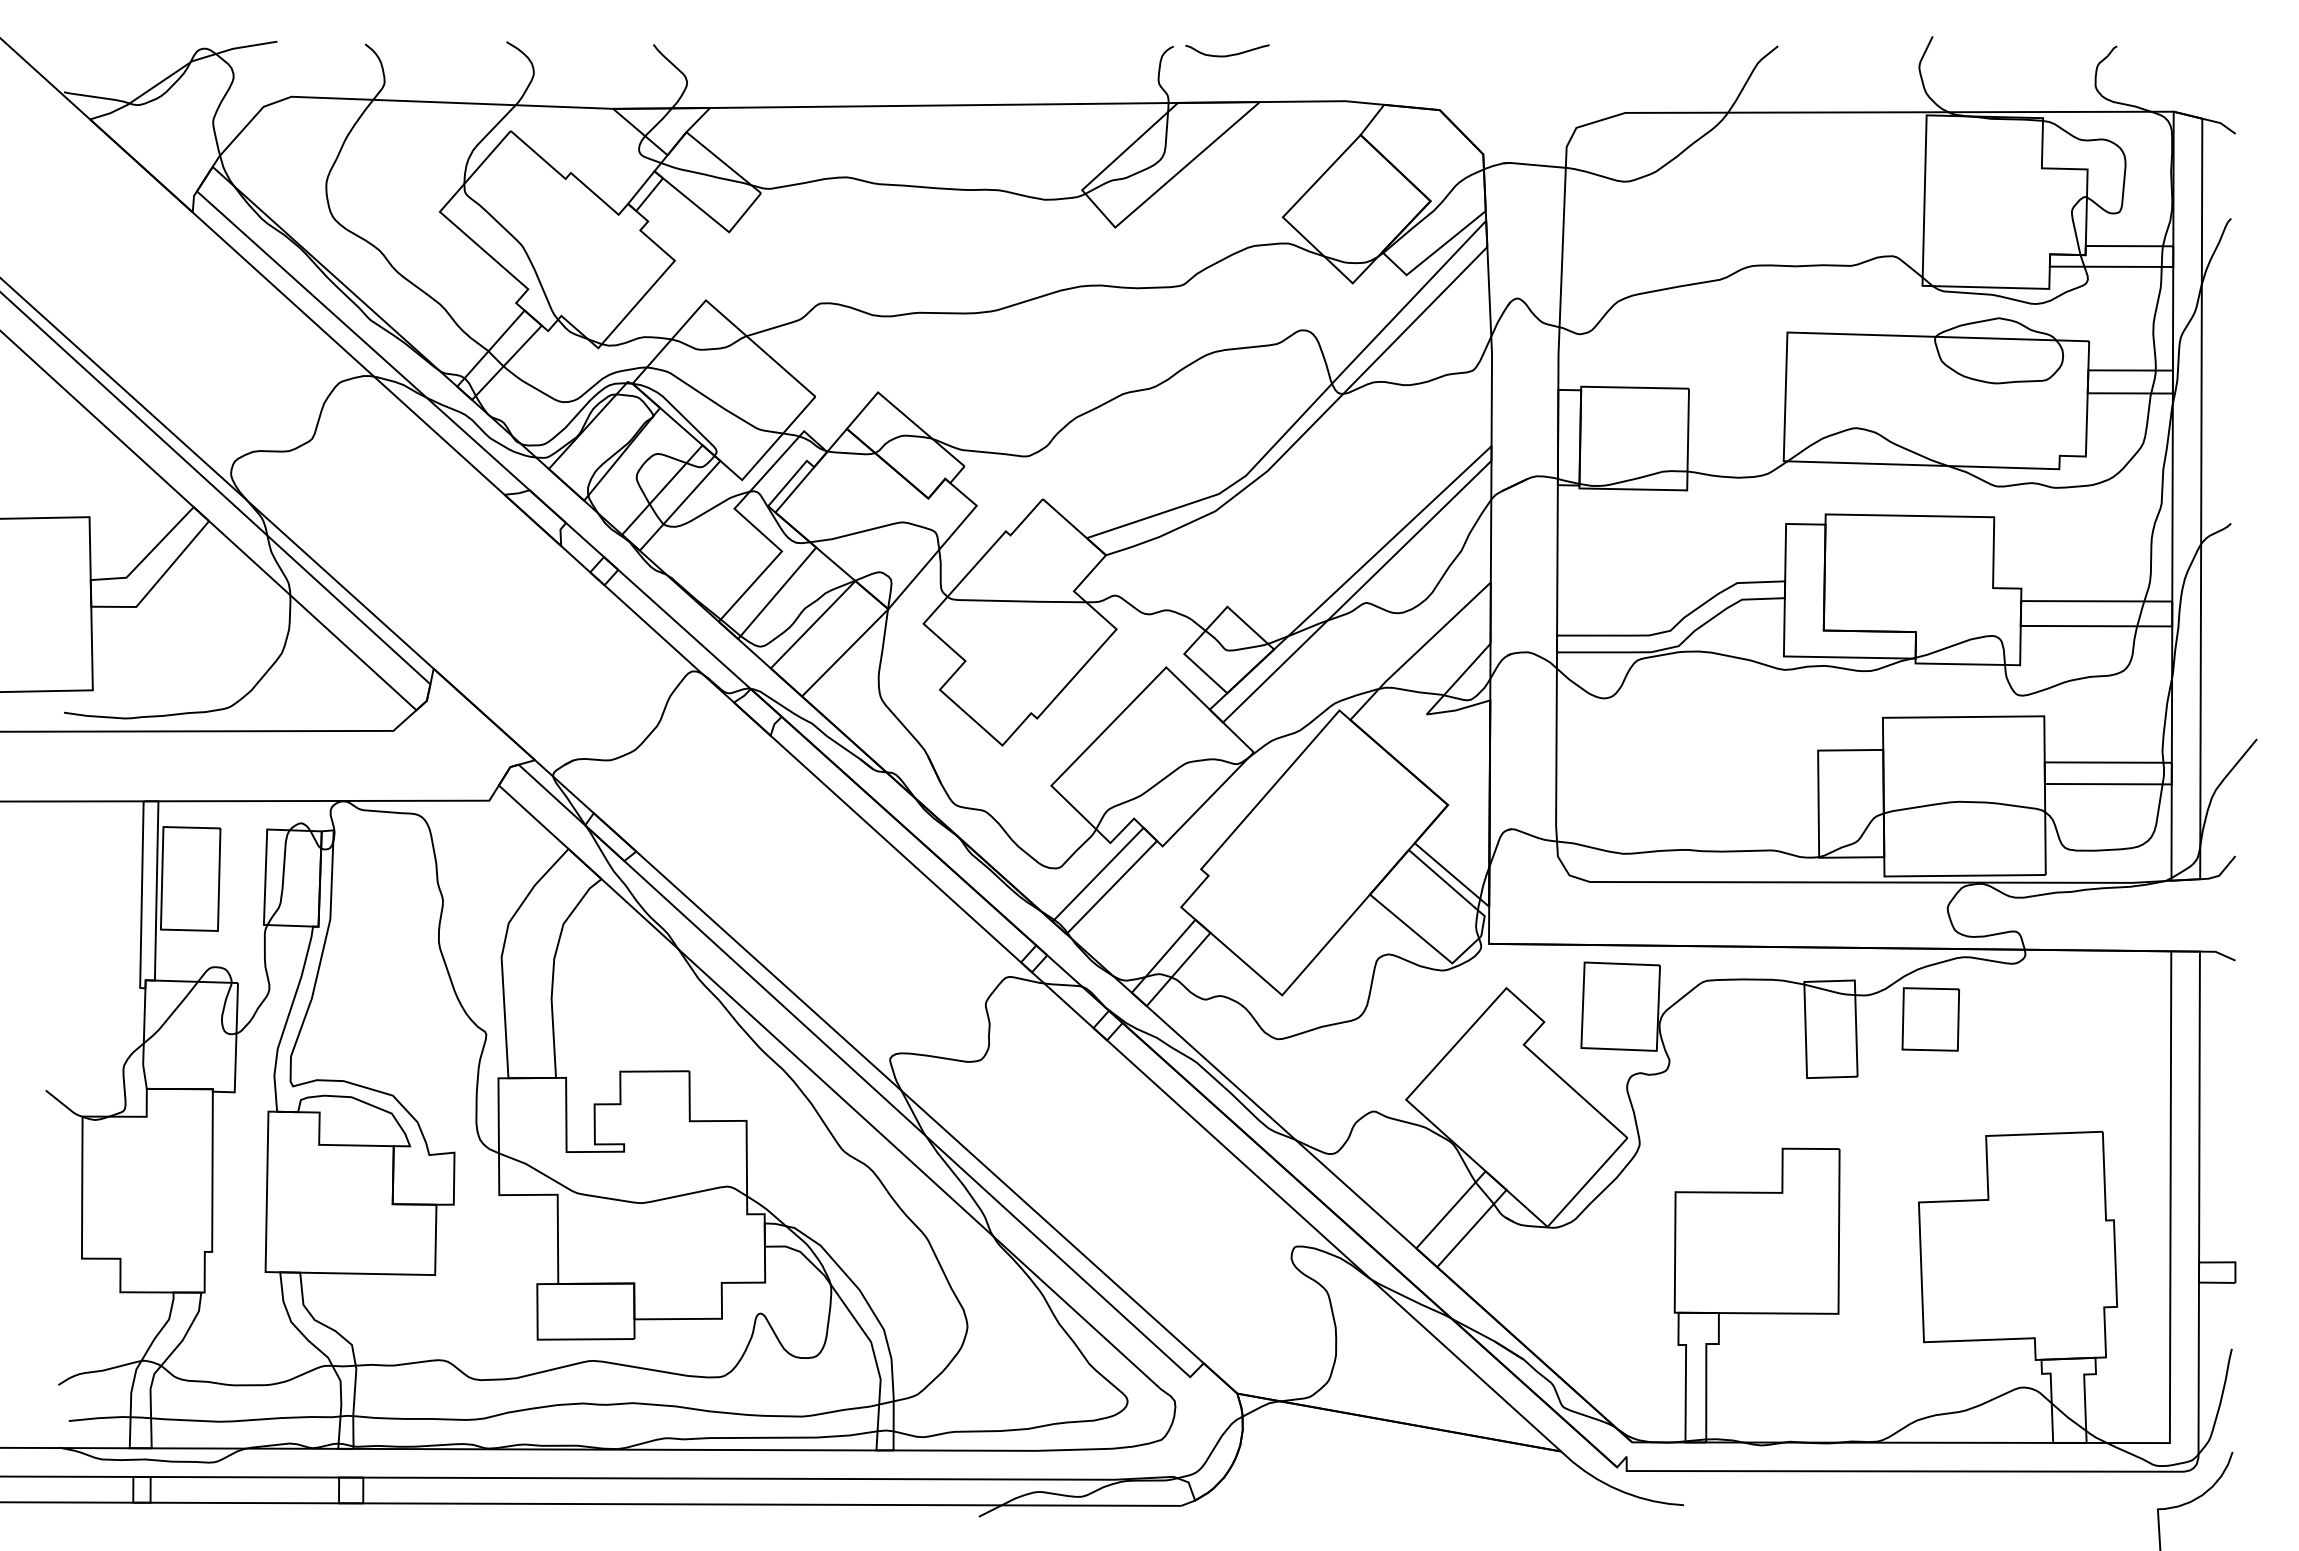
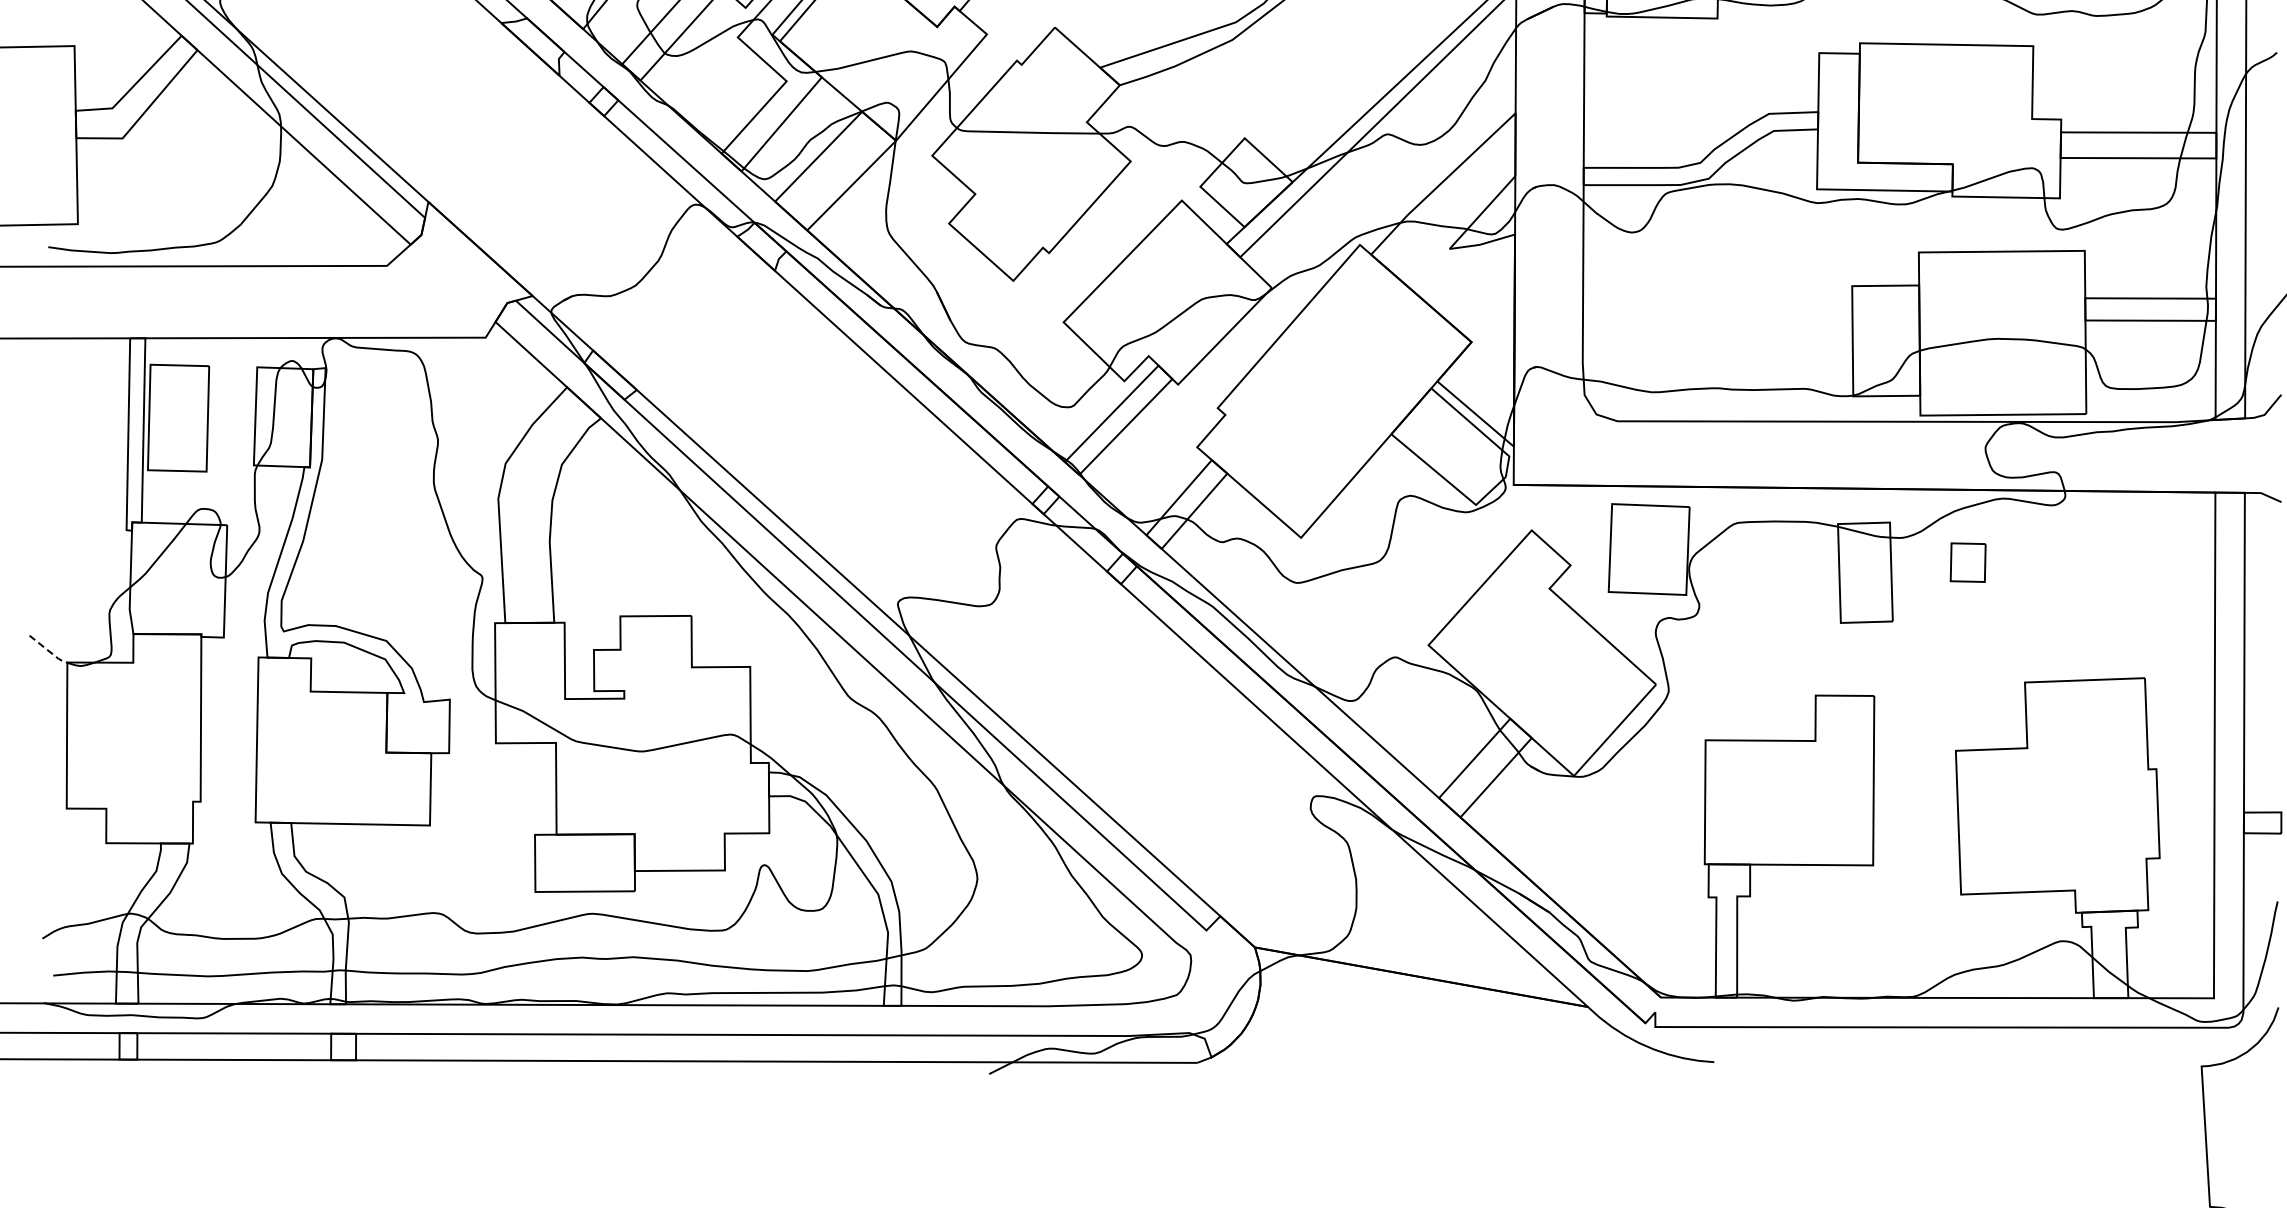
part: (1930, 1019) -> (1967, 562), size x0.6
line: (65, 1105) -> (49, 651), solid -> dashed

